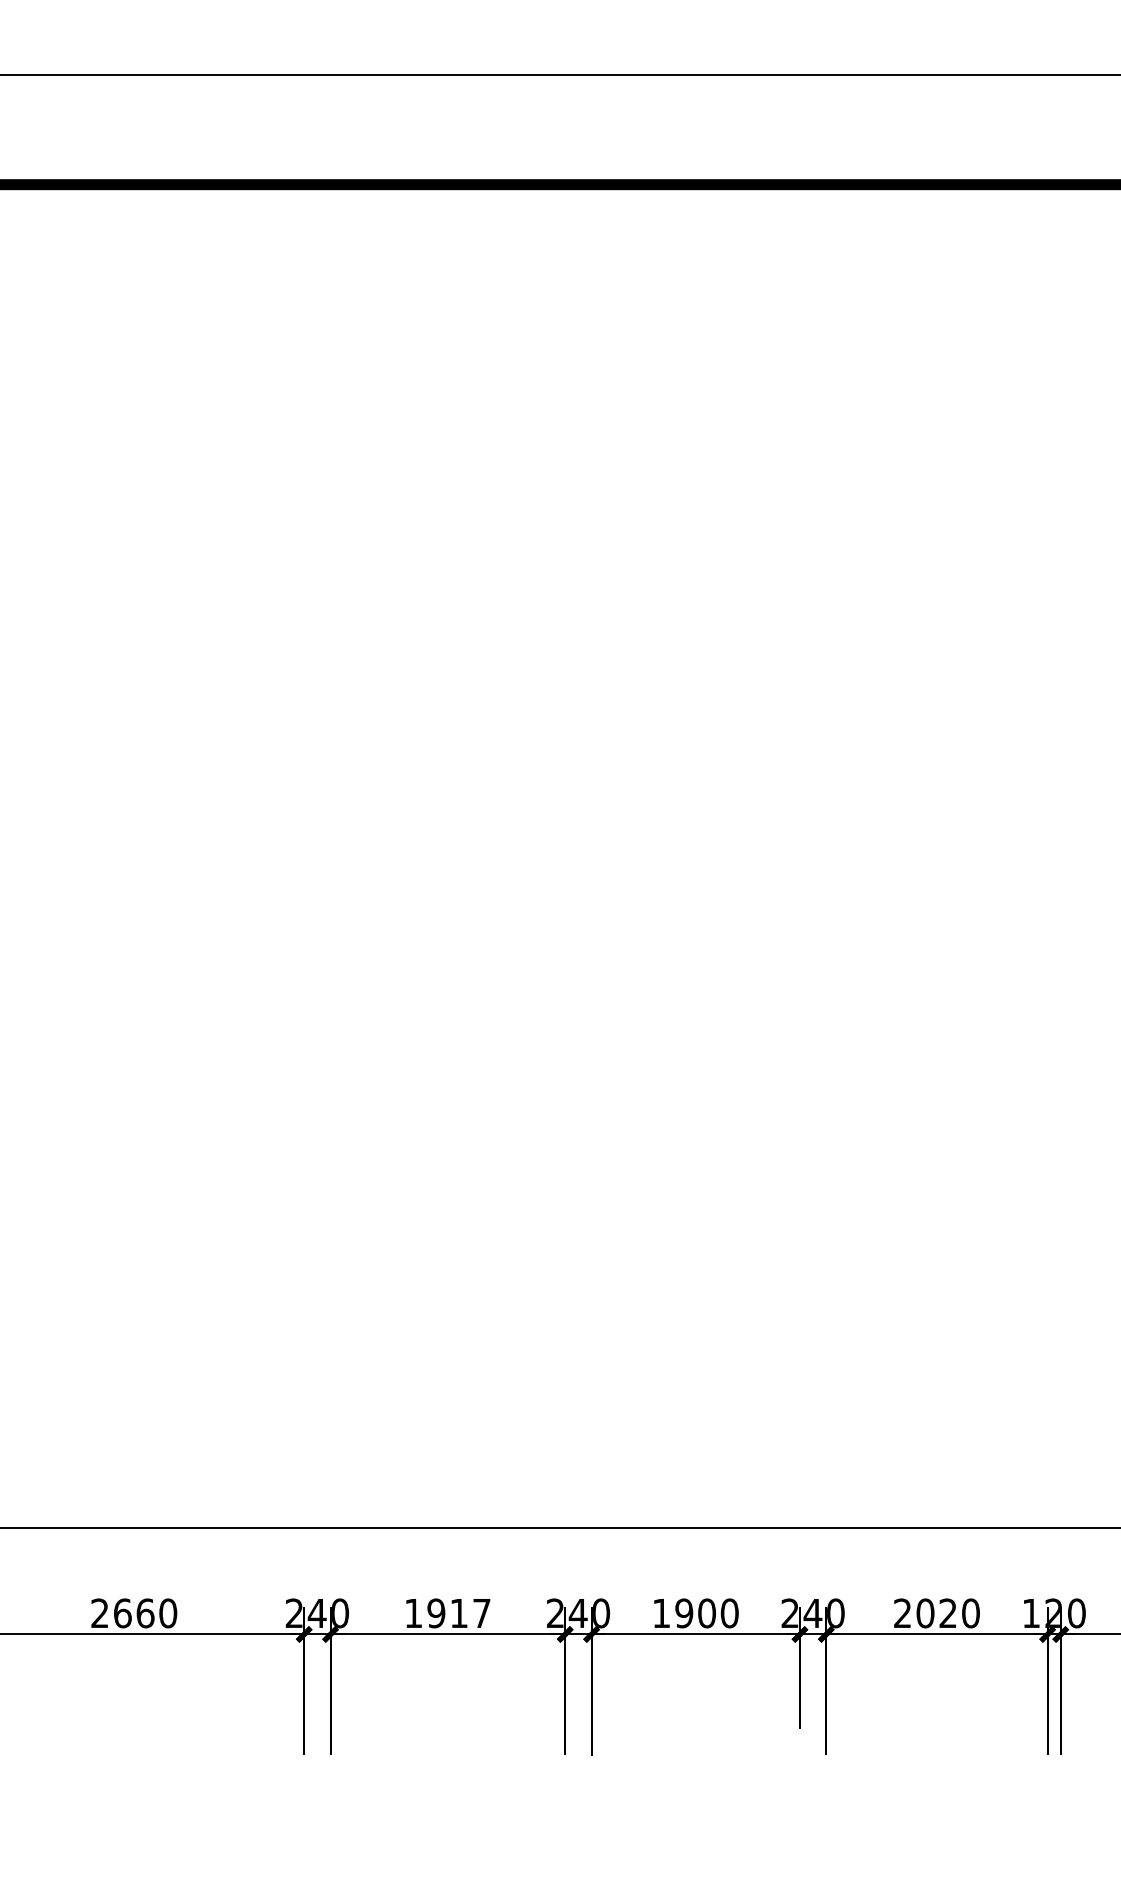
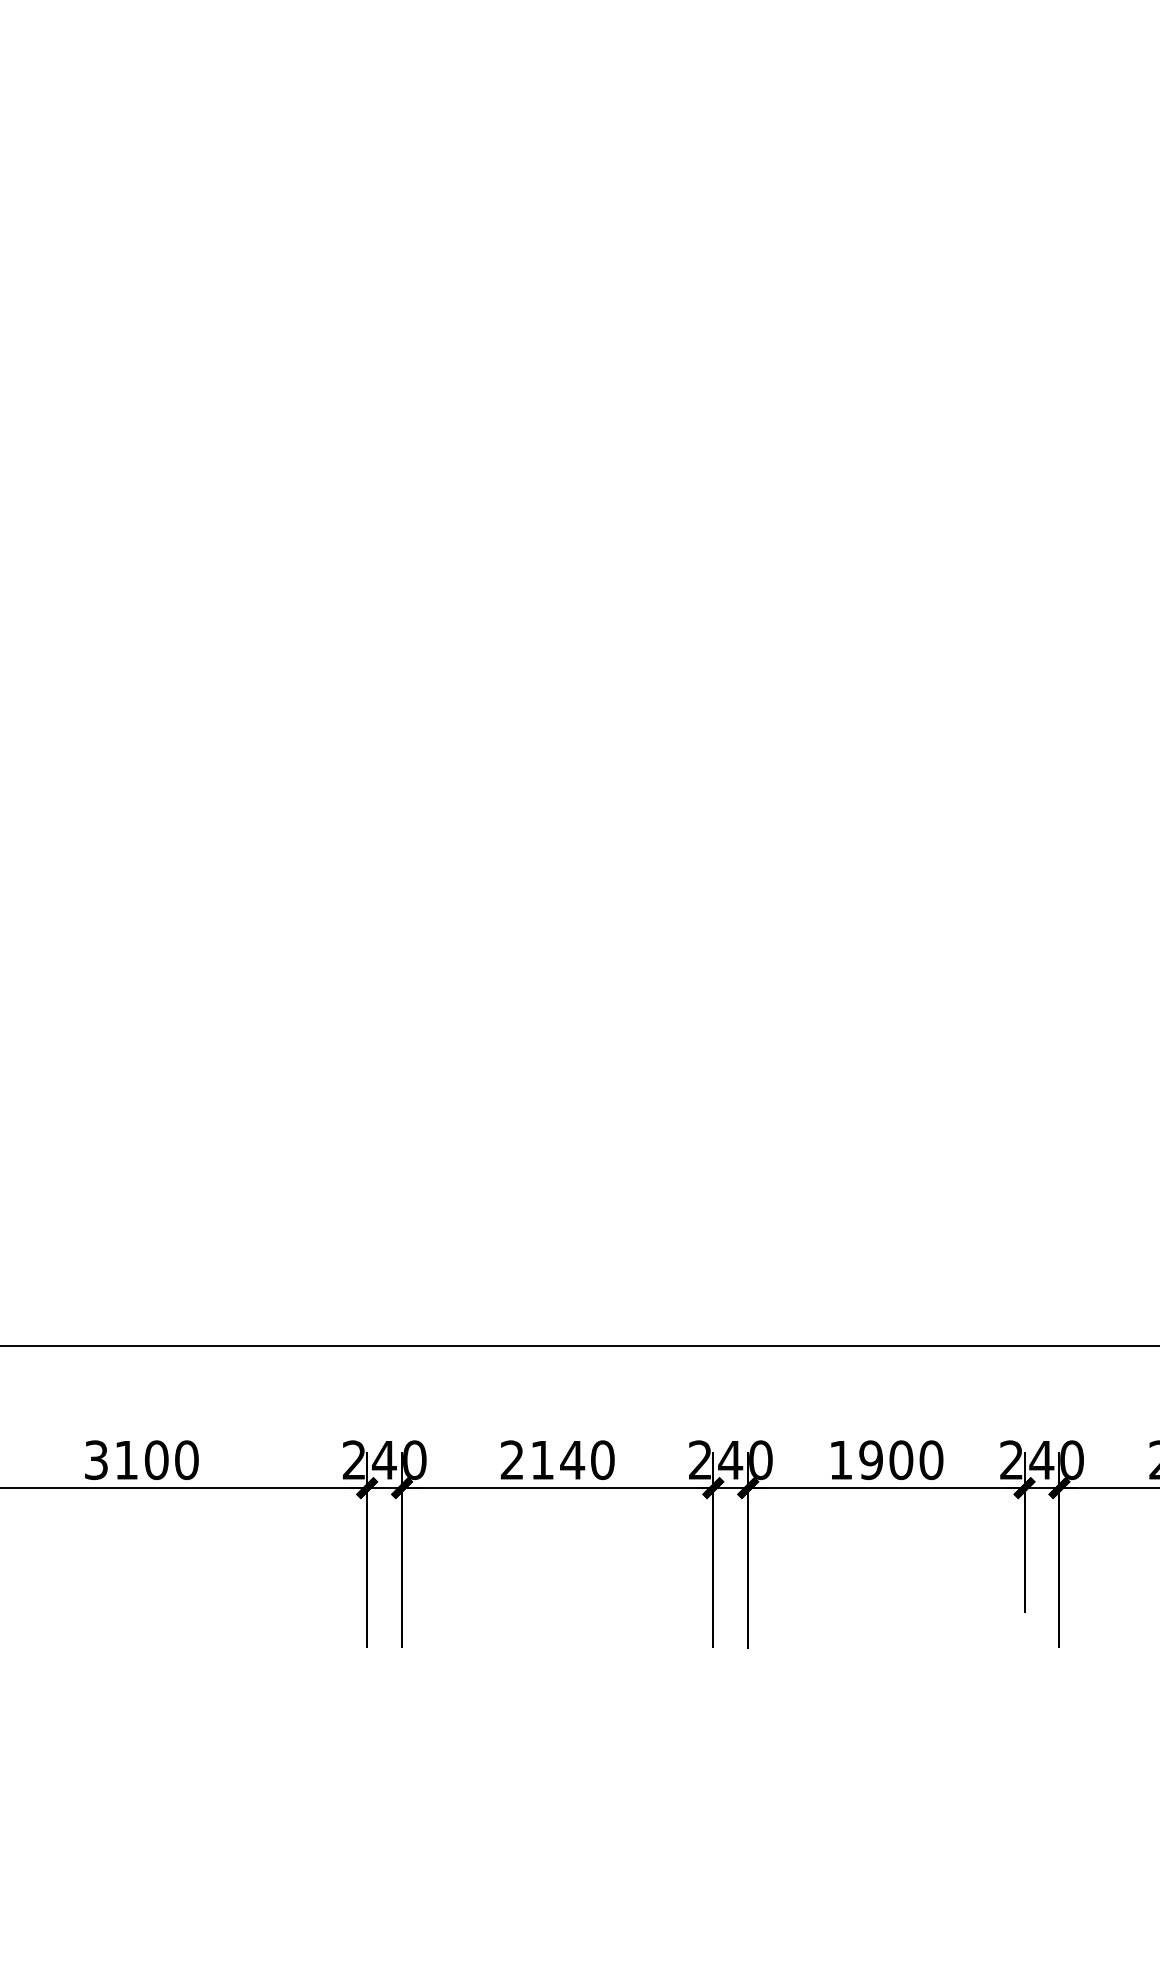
text: (122, 1613) -> (126, 1460), 2660 -> 3100
text: (447, 1613) -> (557, 1460), 1917 -> 2140

